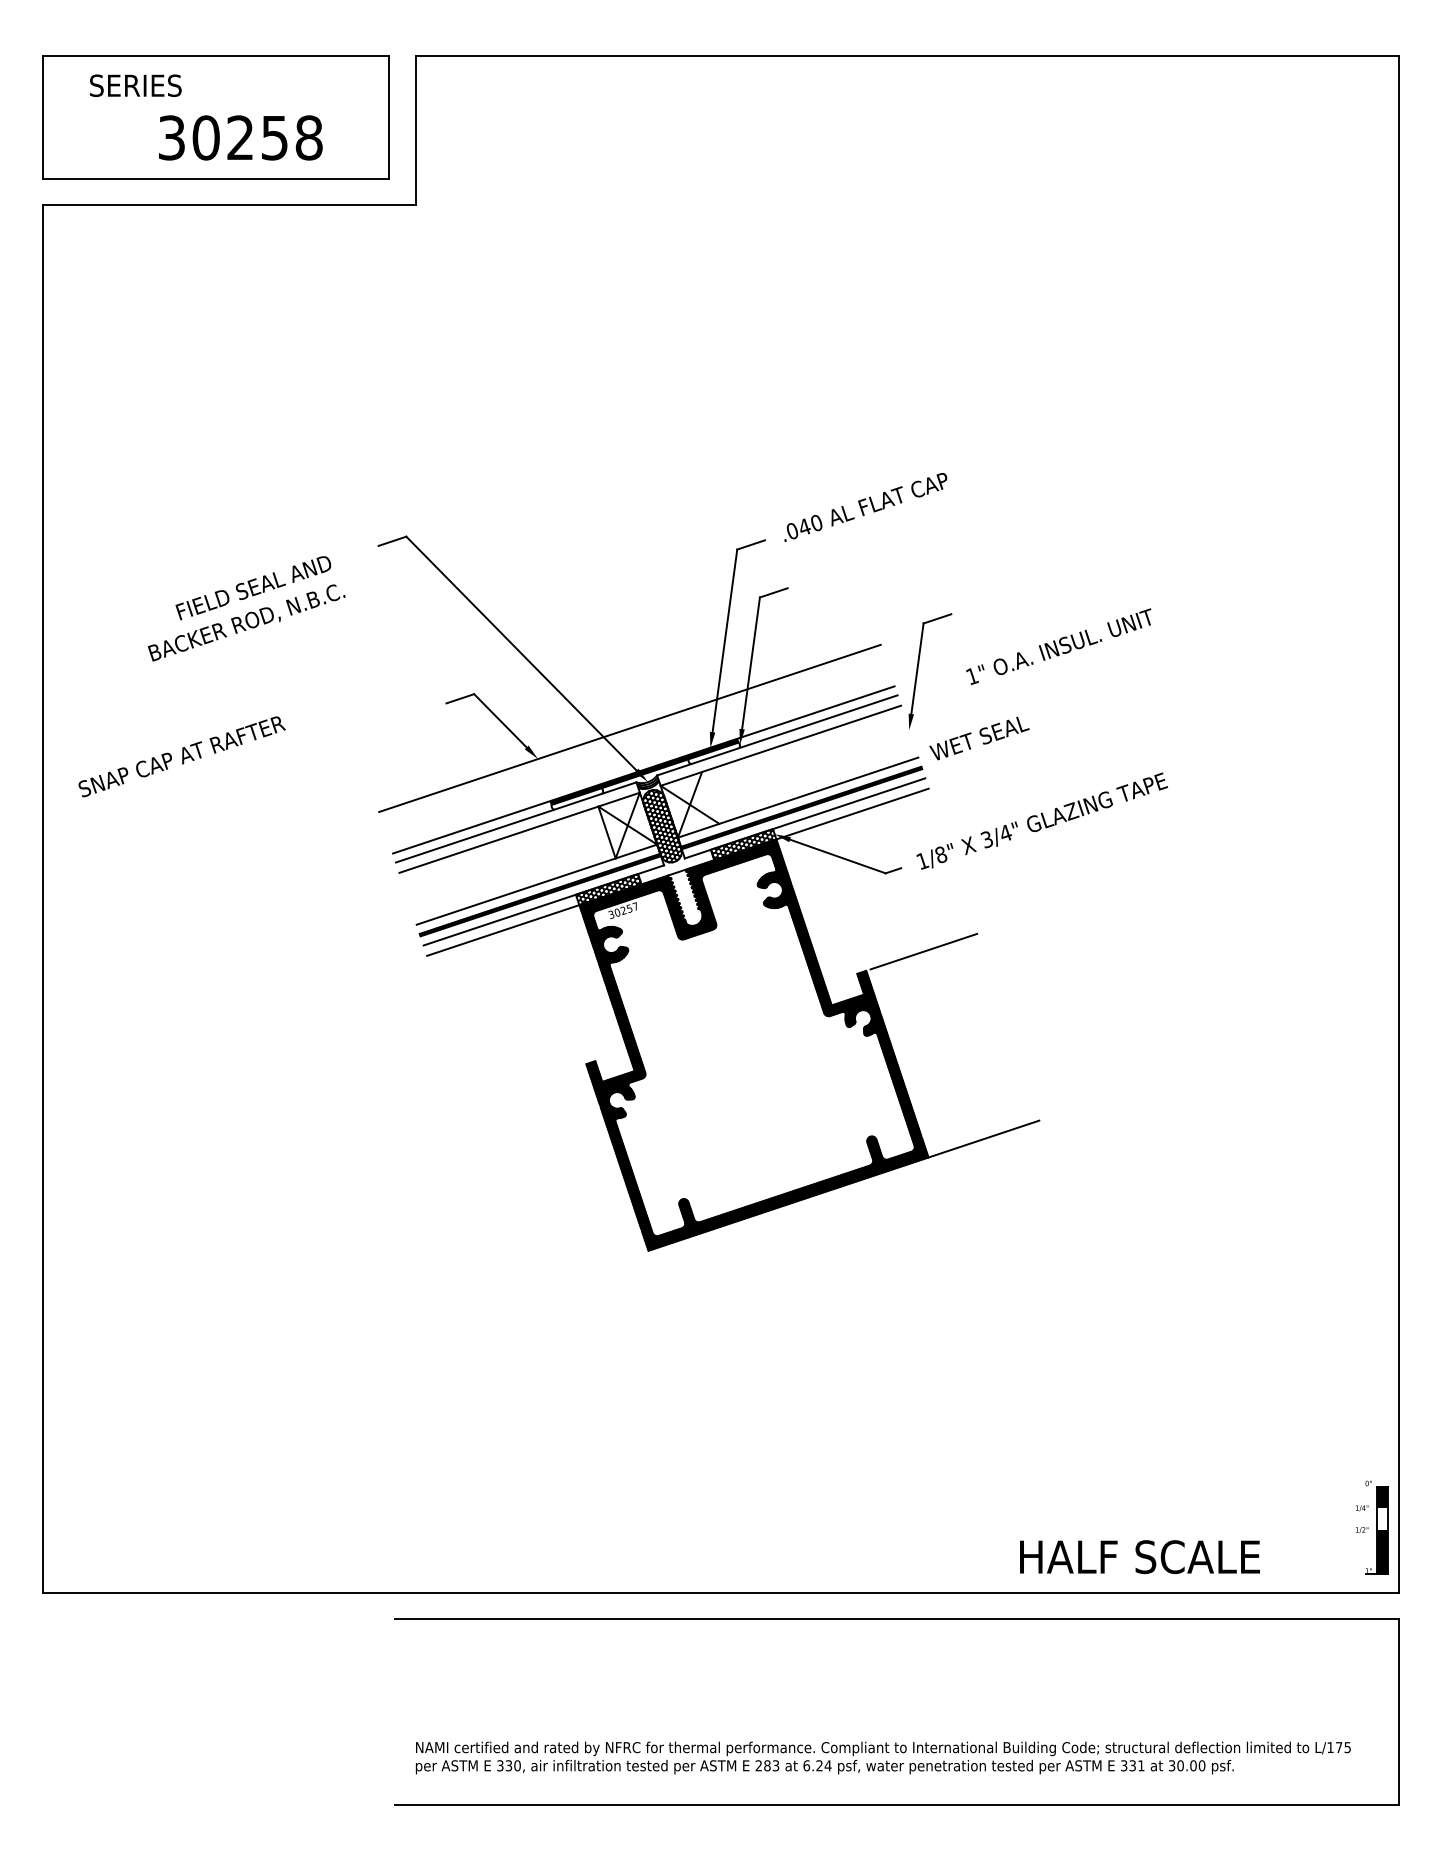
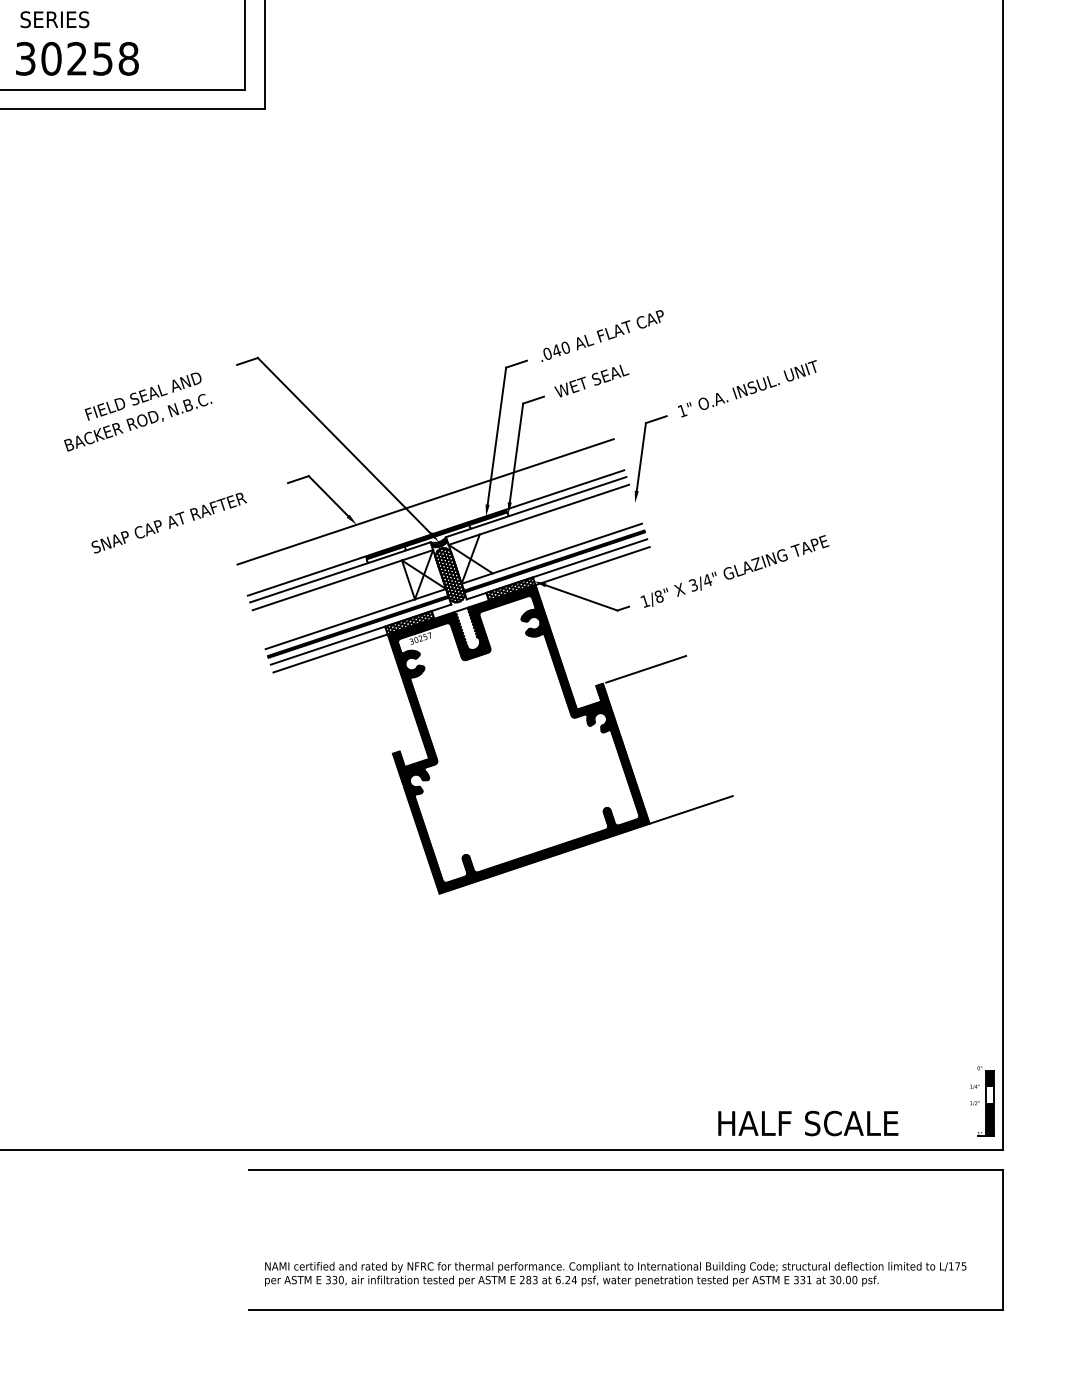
text: (240, 137) -> (77, 58), moved
text: (1058, 646) -> (747, 388), moved
text: (979, 738) -> (591, 381), moved
text: (181, 756) -> (168, 522), moved

